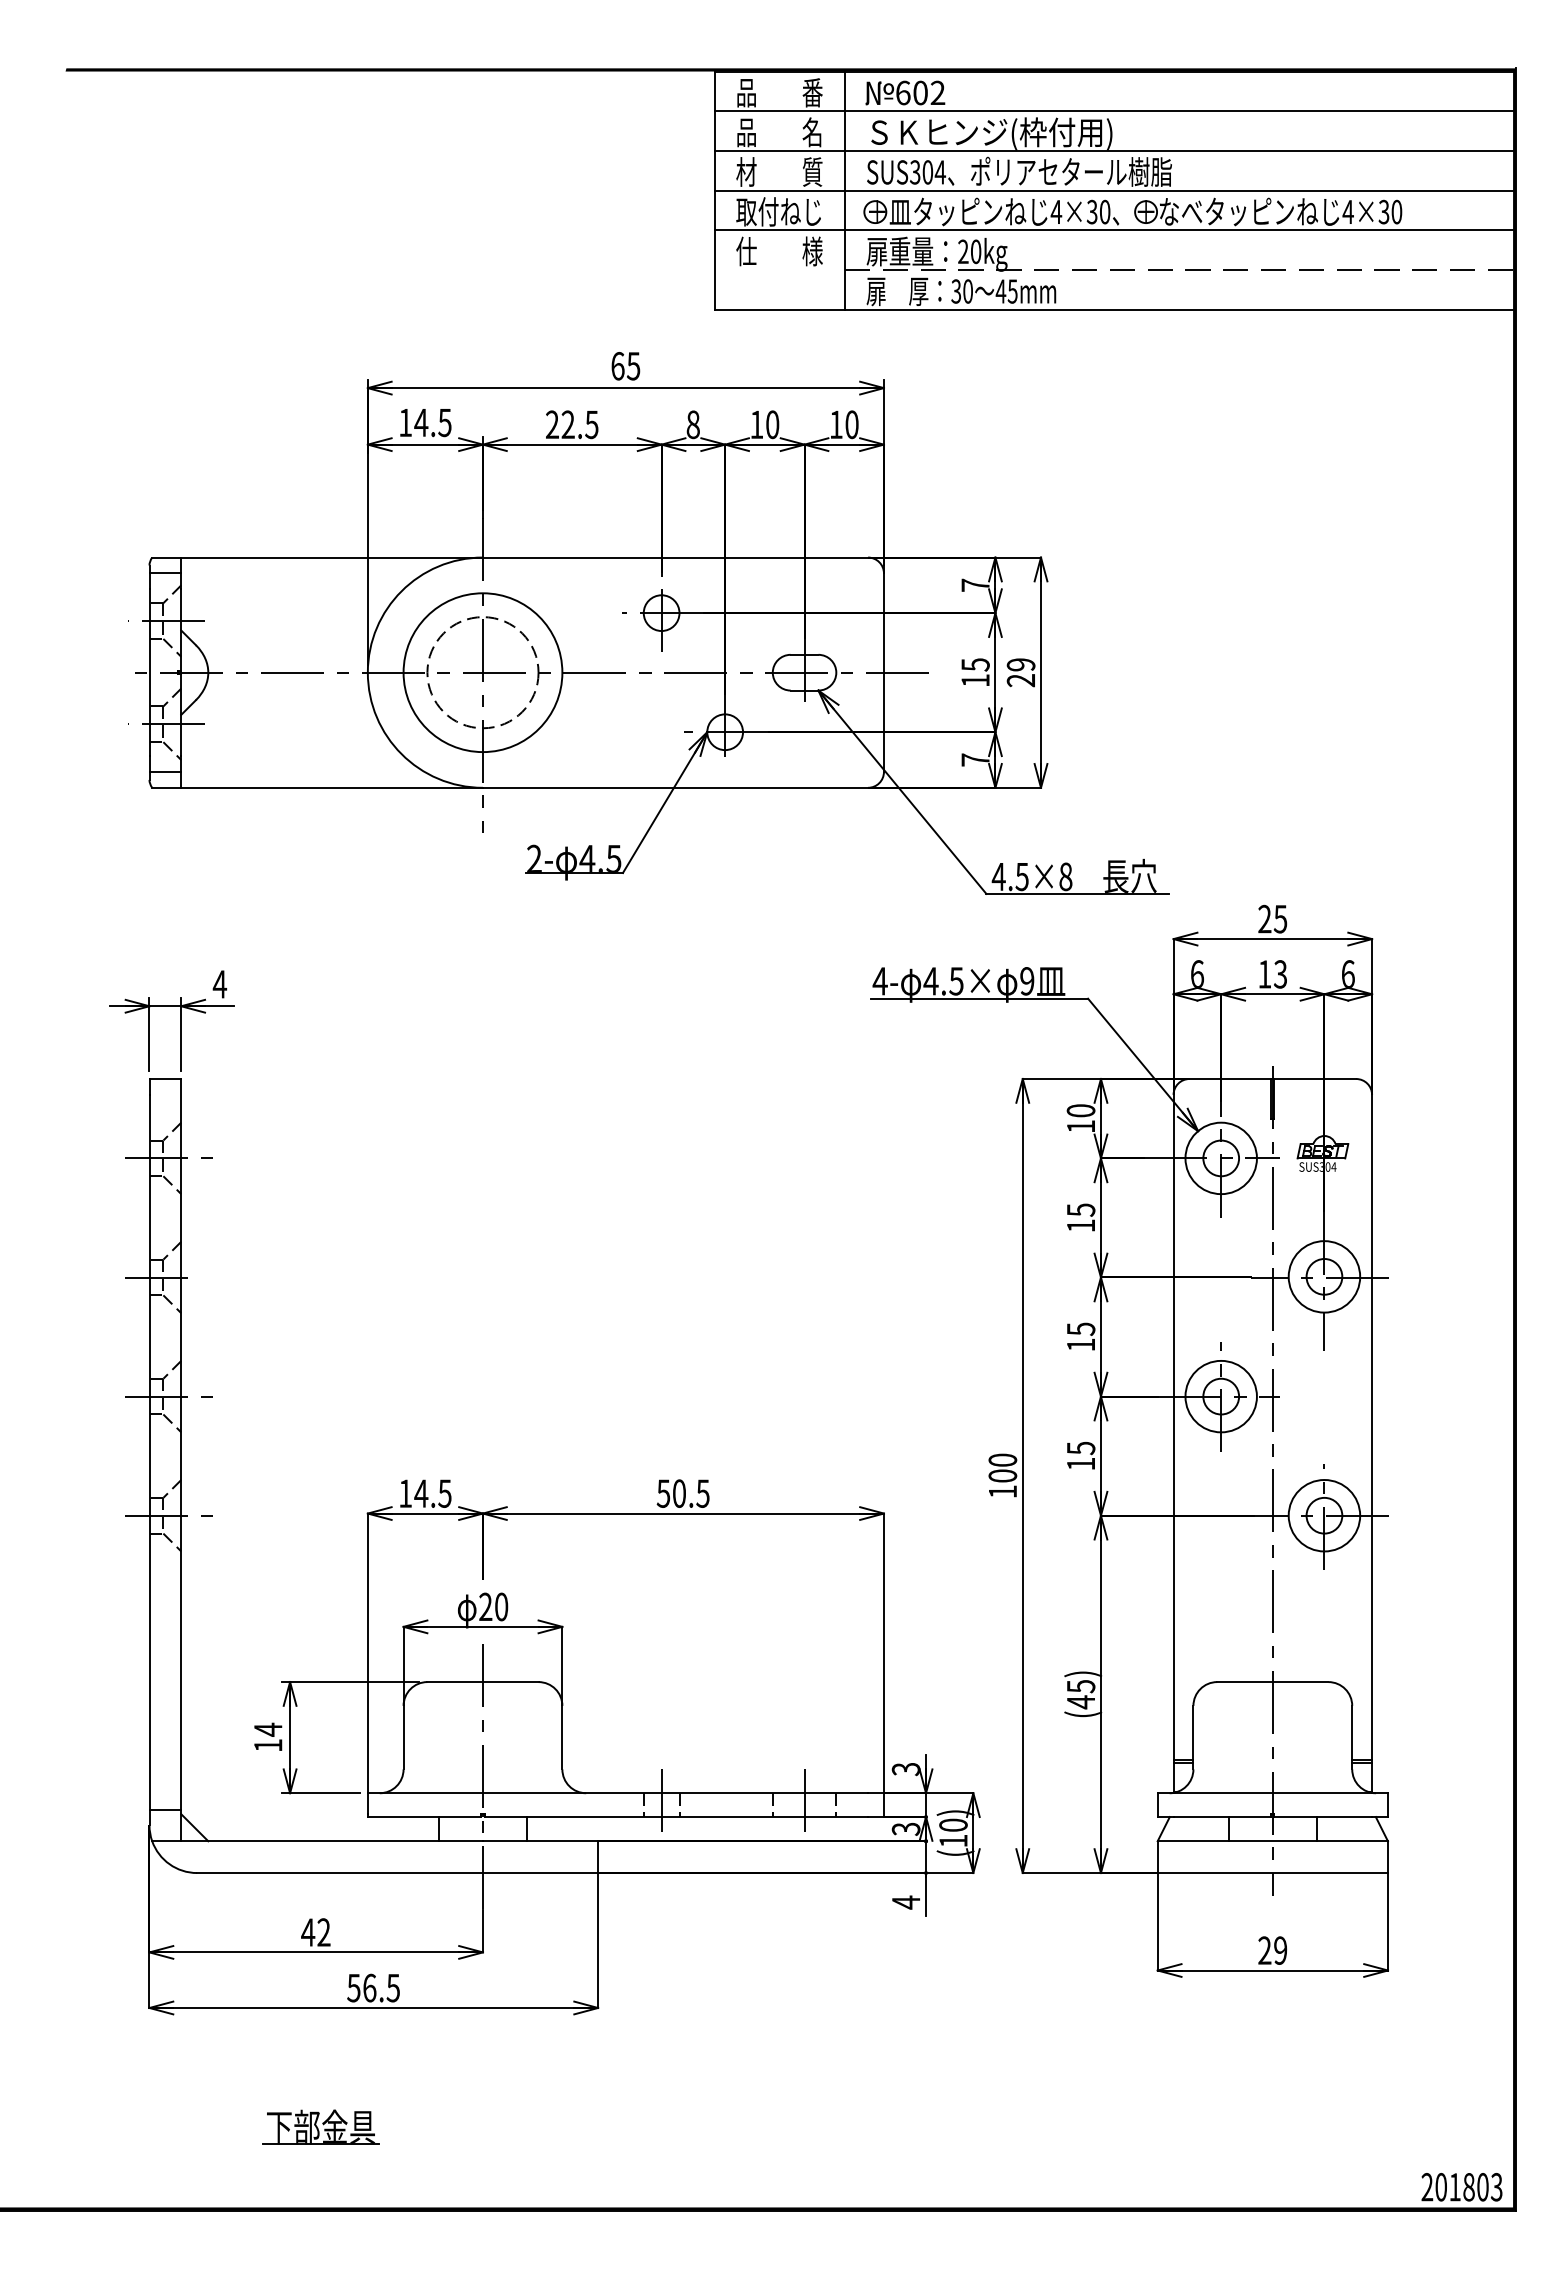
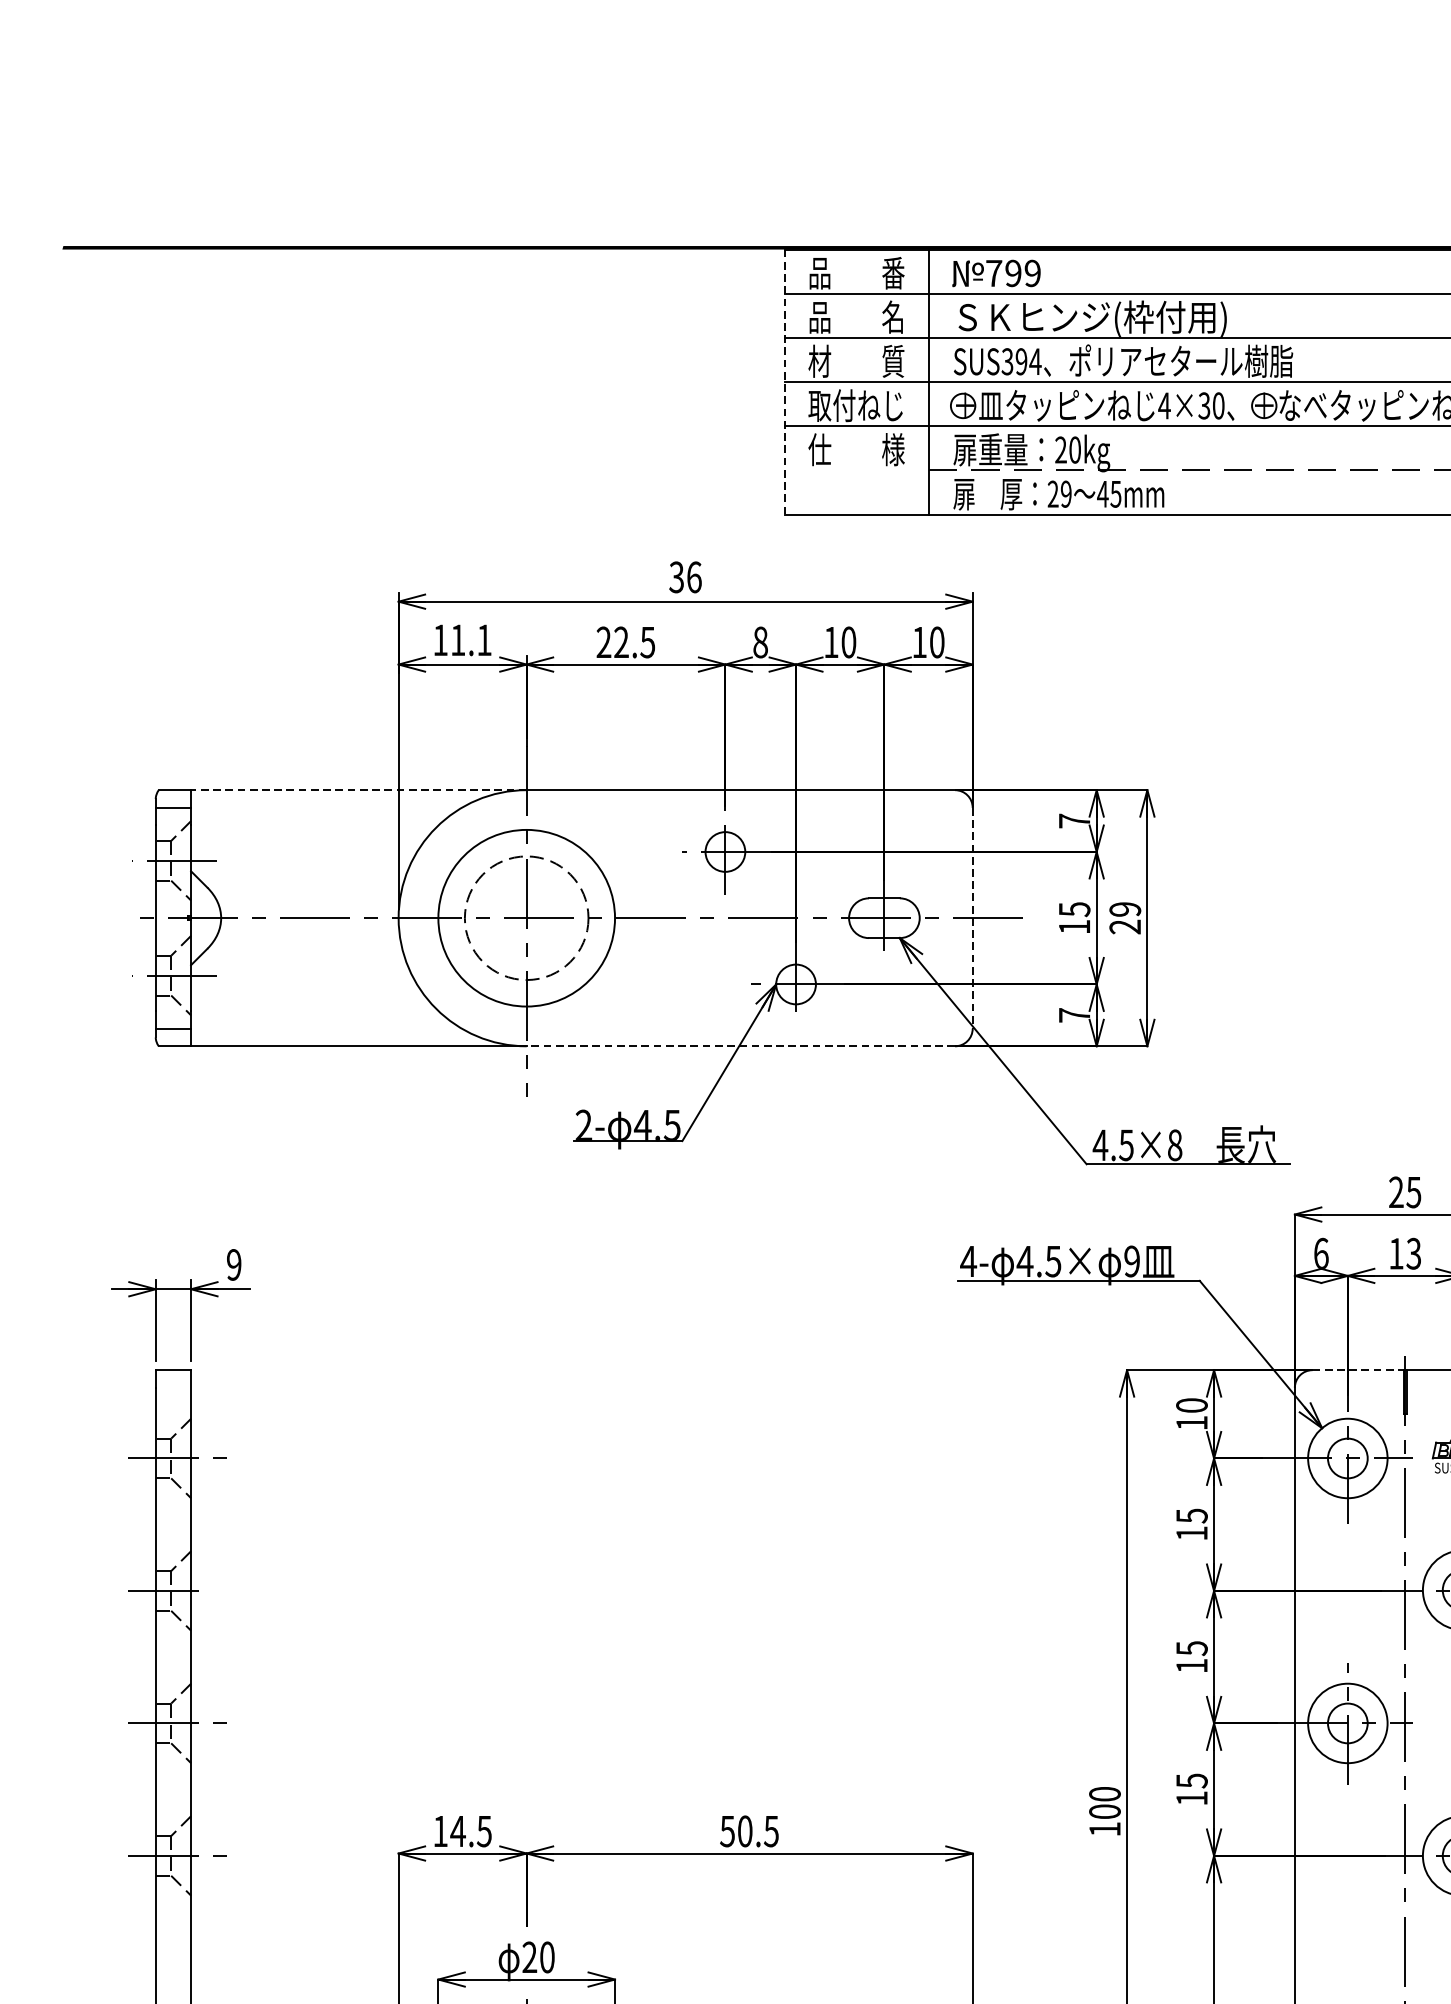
text: (920, 92) -> (1013, 272), 602 -> 799
text: (927, 172) -> (1021, 361), SUS304 -> SUS394
line: (714, 191) -> (784, 382), solid -> dashed
text: (961, 291) -> (1058, 494), 30 -> 29
text: (625, 365) -> (685, 576), 65 -> 36
text: (432, 423) -> (470, 641), 14.5 -> 11.1
line: (332, 557) -> (359, 790), solid -> dashed
line: (883, 673) -> (972, 919), solid -> dashed
line: (675, 787) -> (740, 1045), solid -> dashed
text: (219, 984) -> (233, 1265), 4 -> 9
line: (1230, 1079) -> (1358, 1370), solid -> dashed

